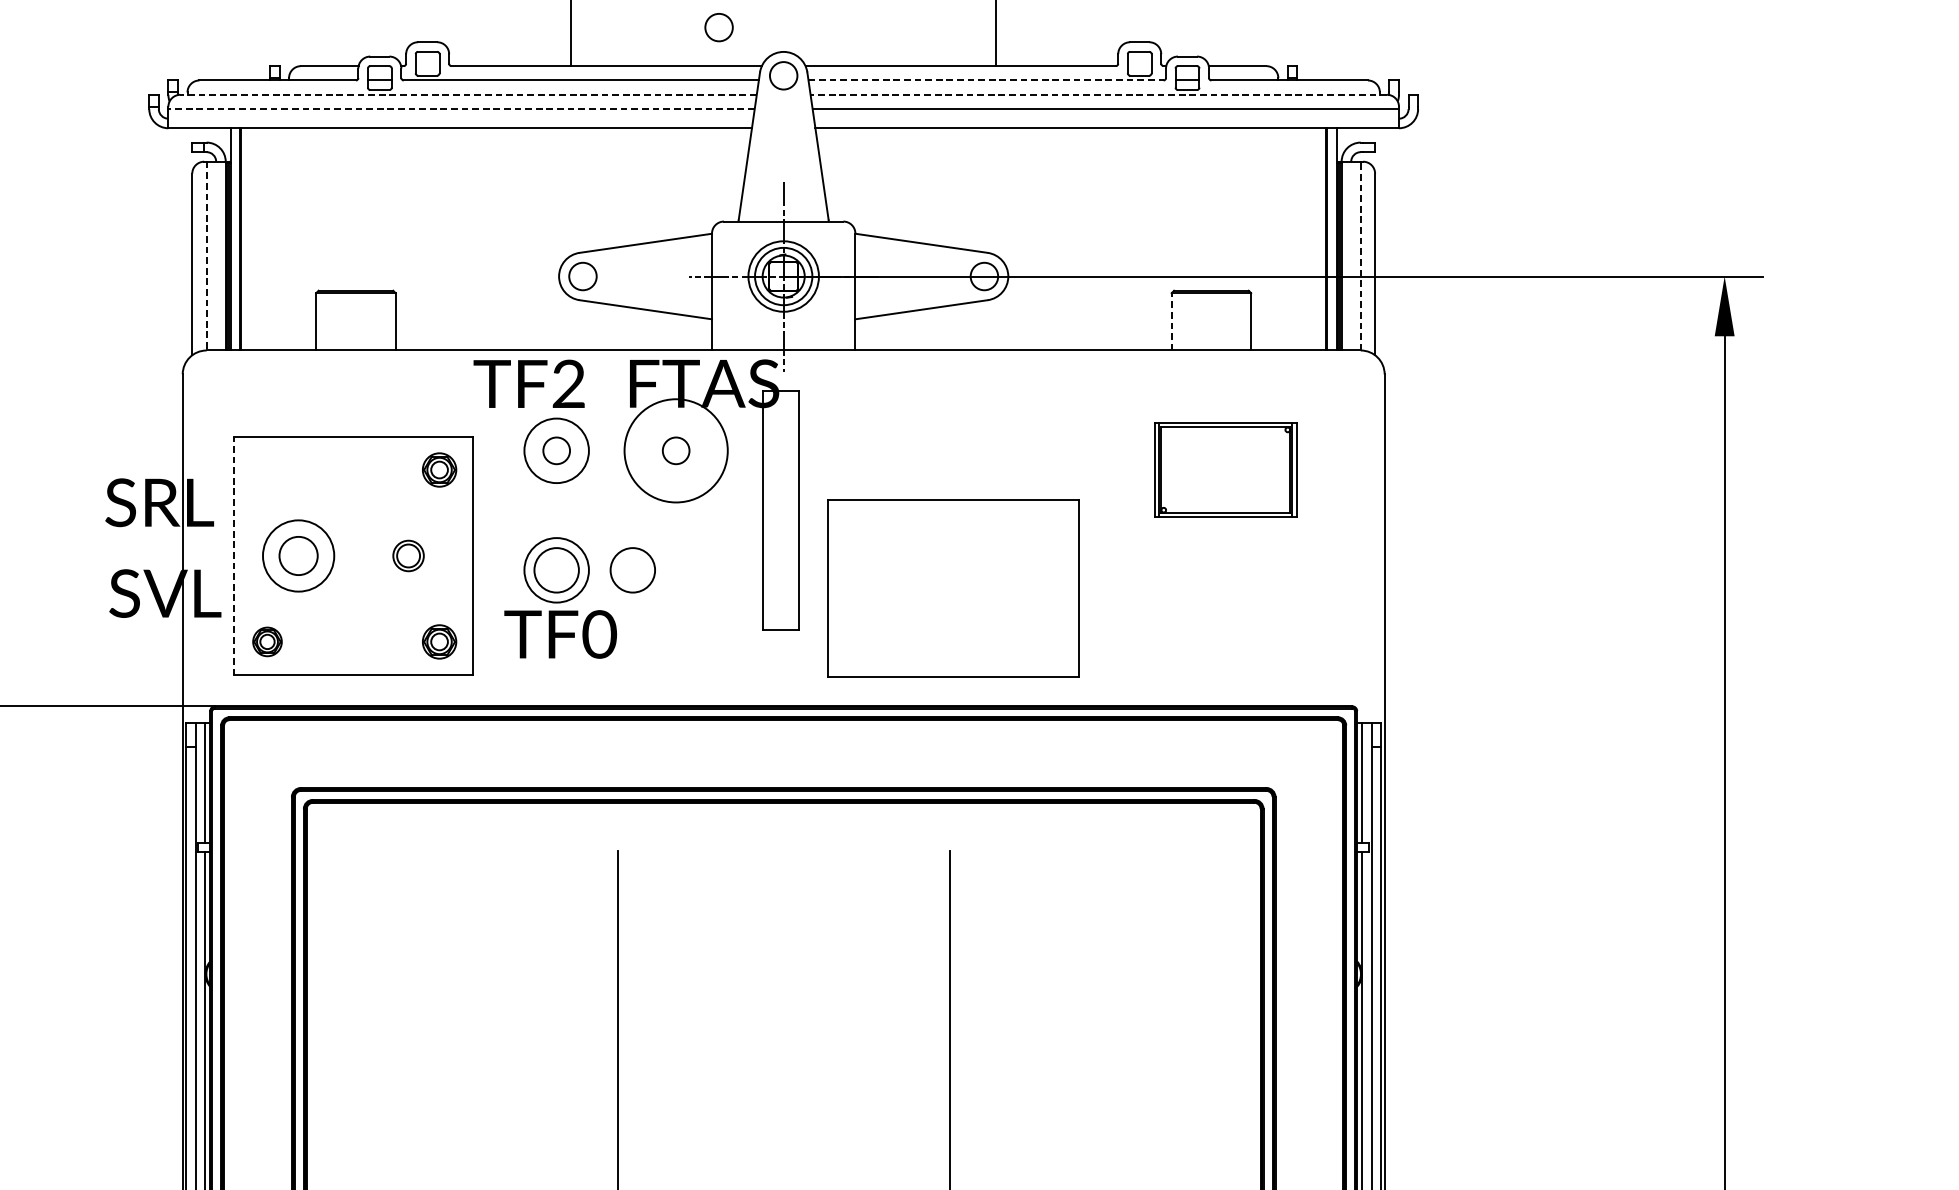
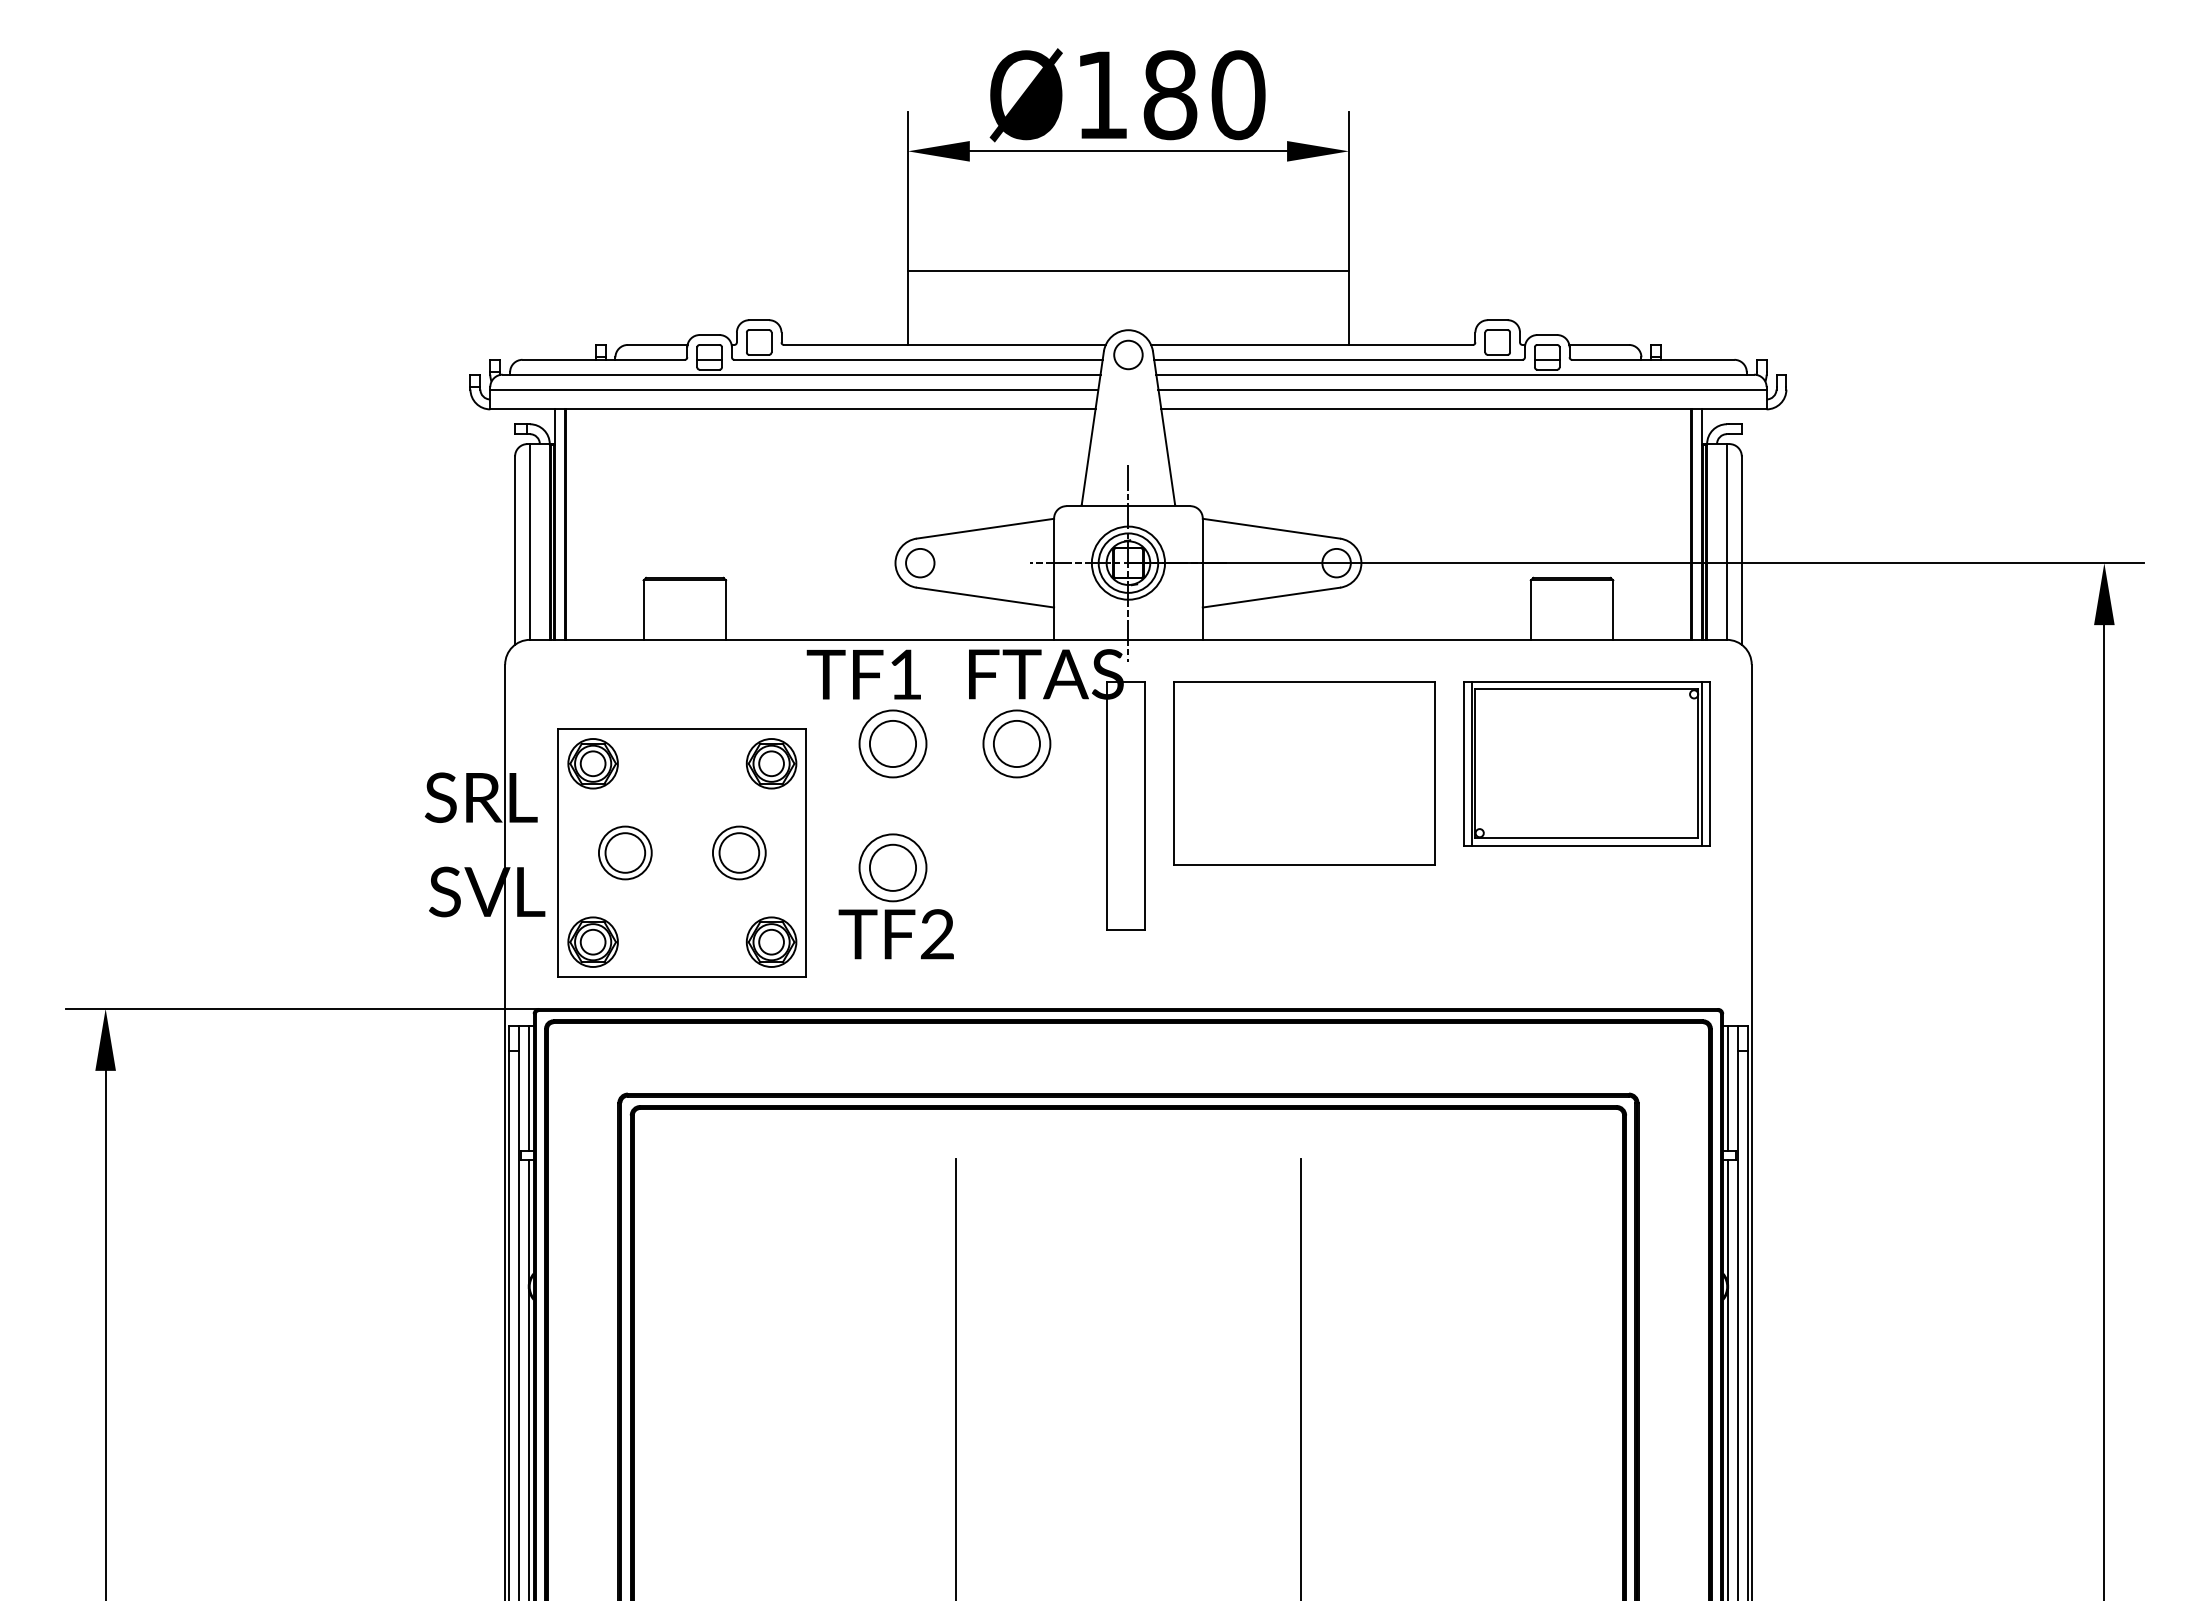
circle: (719, 27) -> (1061, 304), removed
line: (986, 80) -> (1338, 359), dashed -> solid
line: (468, 94) -> (801, 374), dashed -> solid
line: (1099, 94) -> (1455, 374), dashed -> solid
line: (460, 109) -> (793, 389), dashed -> solid
line: (206, 255) -> (529, 541), dashed -> solid
line: (1360, 255) -> (1726, 541), dashed -> solid
line: (1171, 322) -> (1530, 610), dashed -> solid
text: (568, 383) -> (905, 674), TF2 -> TF1
circle: (556, 450) -> (892, 743), size x1.67
circle: (675, 450) -> (1016, 743), size x0.62
circle: (675, 450) -> (1016, 743), size x1.67
part: (266, 469) -> (592, 763), added
part: (439, 469) -> (771, 763), size x1.43
part: (1225, 469) -> (1586, 763), size x1.67
circle: (297, 555) -> (624, 852), size x0.71
part: (408, 555) -> (739, 852), size x1.67
line: (234, 556) -> (558, 853), dashed -> solid
circle: (632, 569) -> (971, 867), removed
part: (953, 588) -> (1304, 773), moved
text: (599, 634) -> (937, 934), TF0 -> TF2
part: (266, 641) -> (592, 941), size x1.67
part: (439, 641) -> (771, 941), size x1.43

